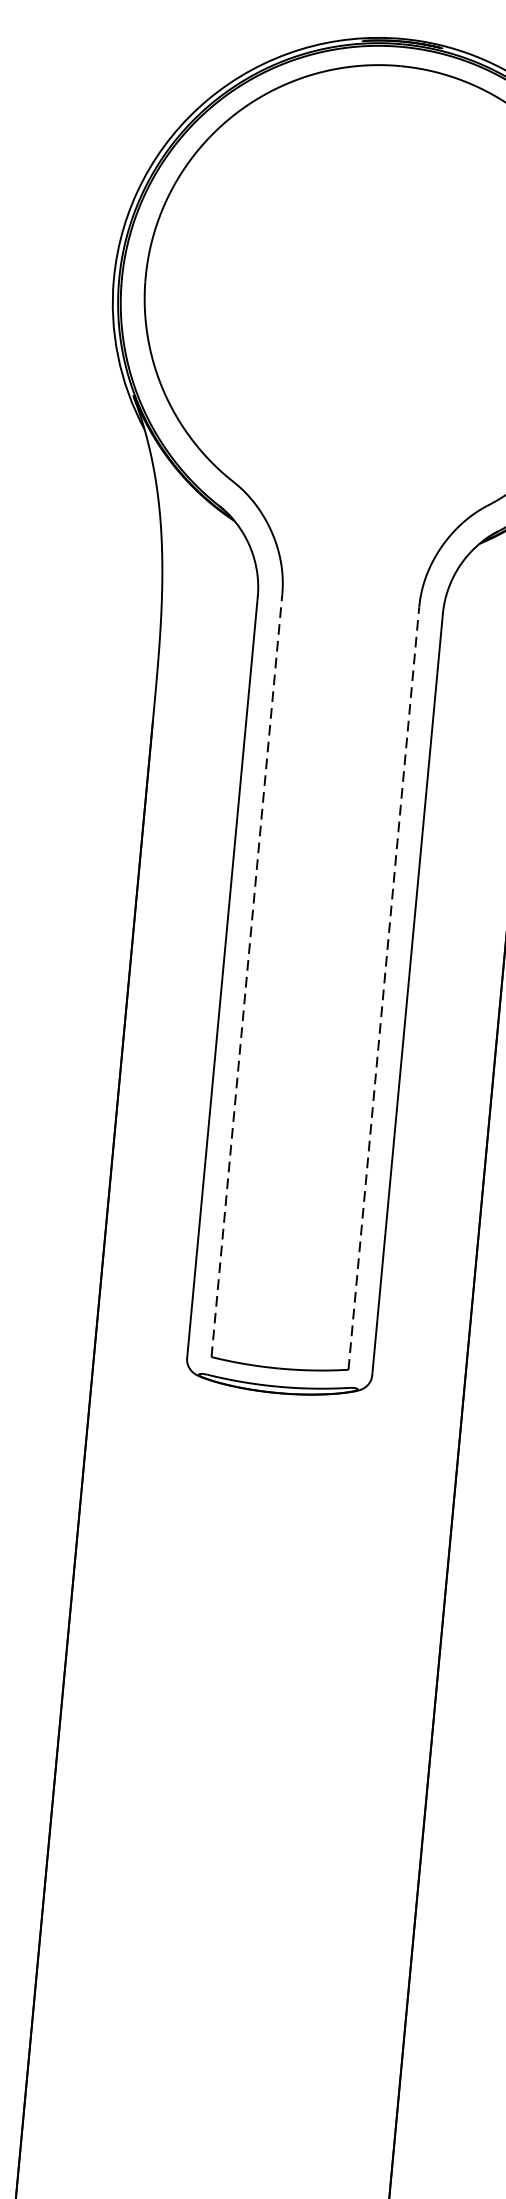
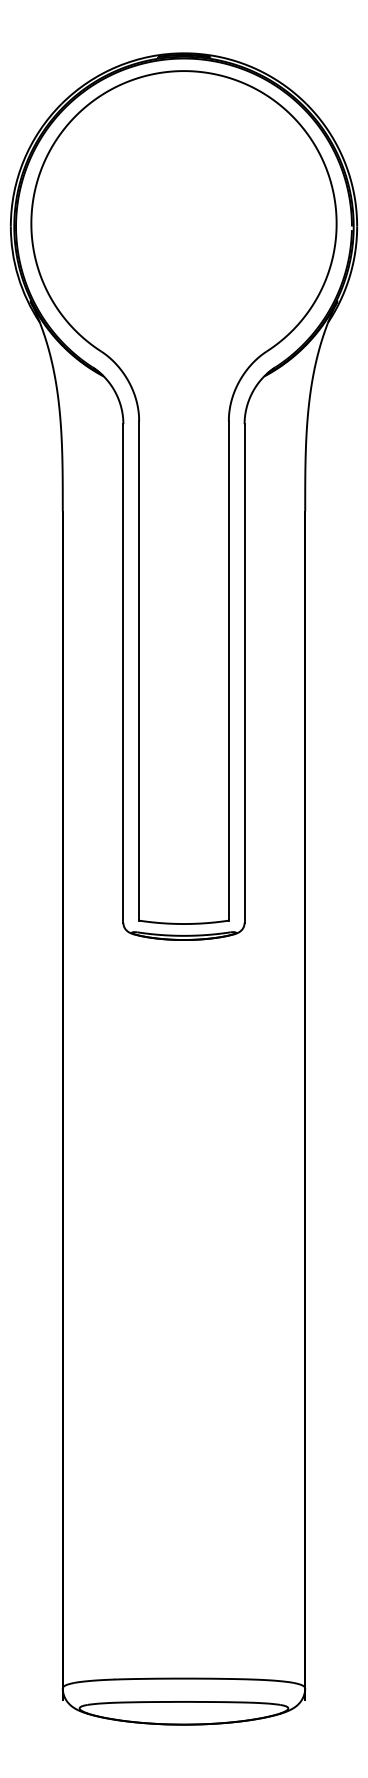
line: (247, 976) -> (139, 671), dashed -> solid
line: (383, 989) -> (228, 671), dashed -> solid

